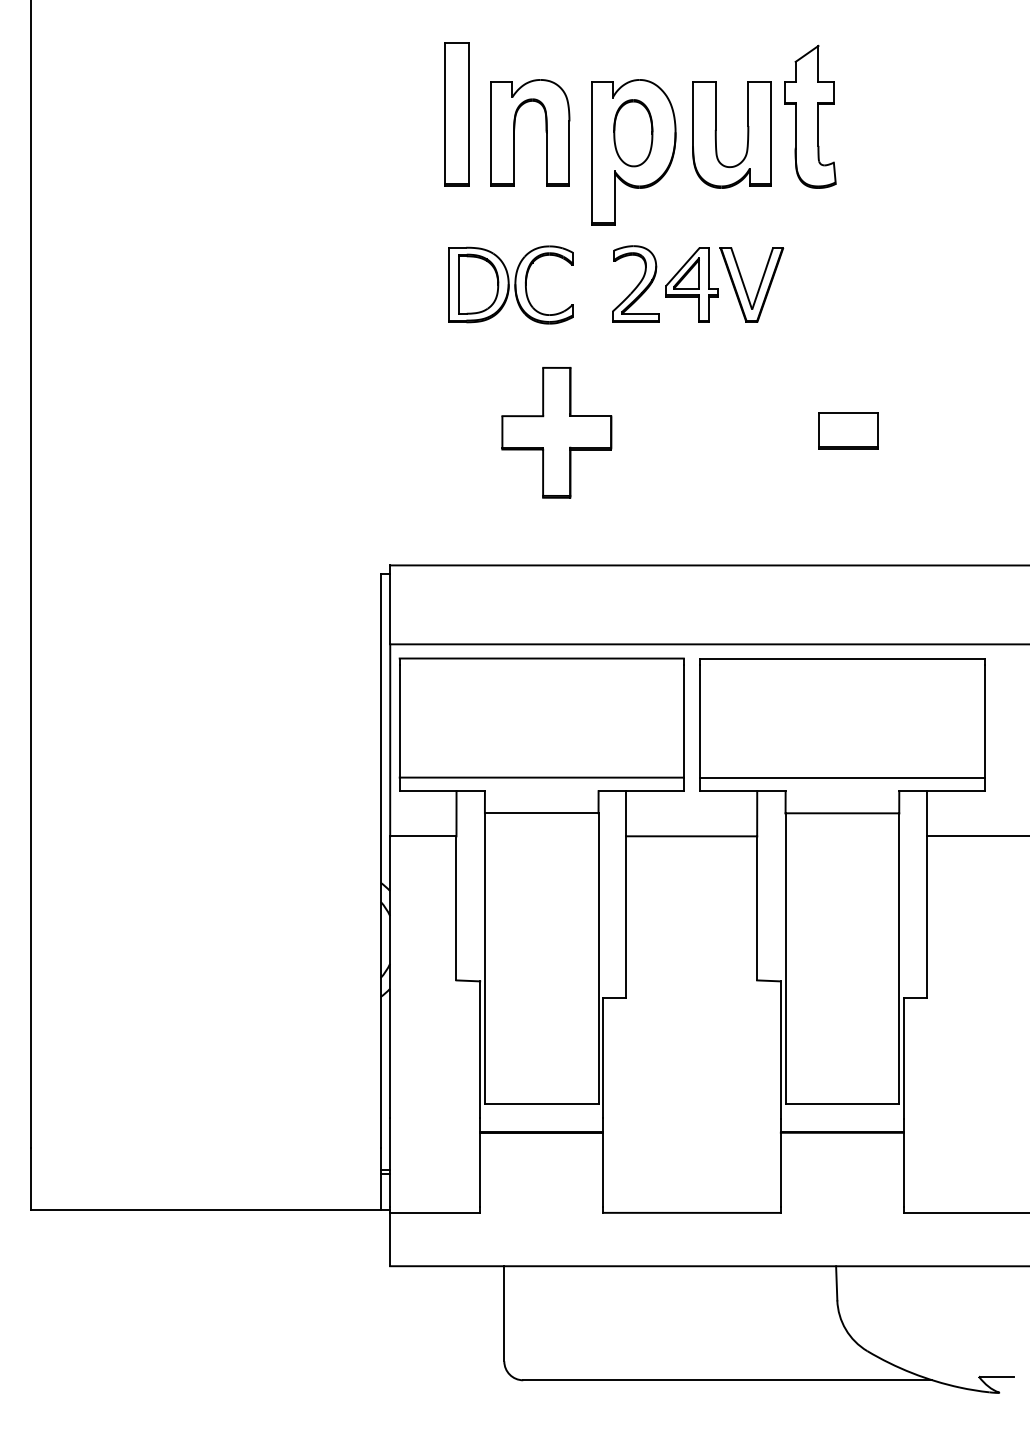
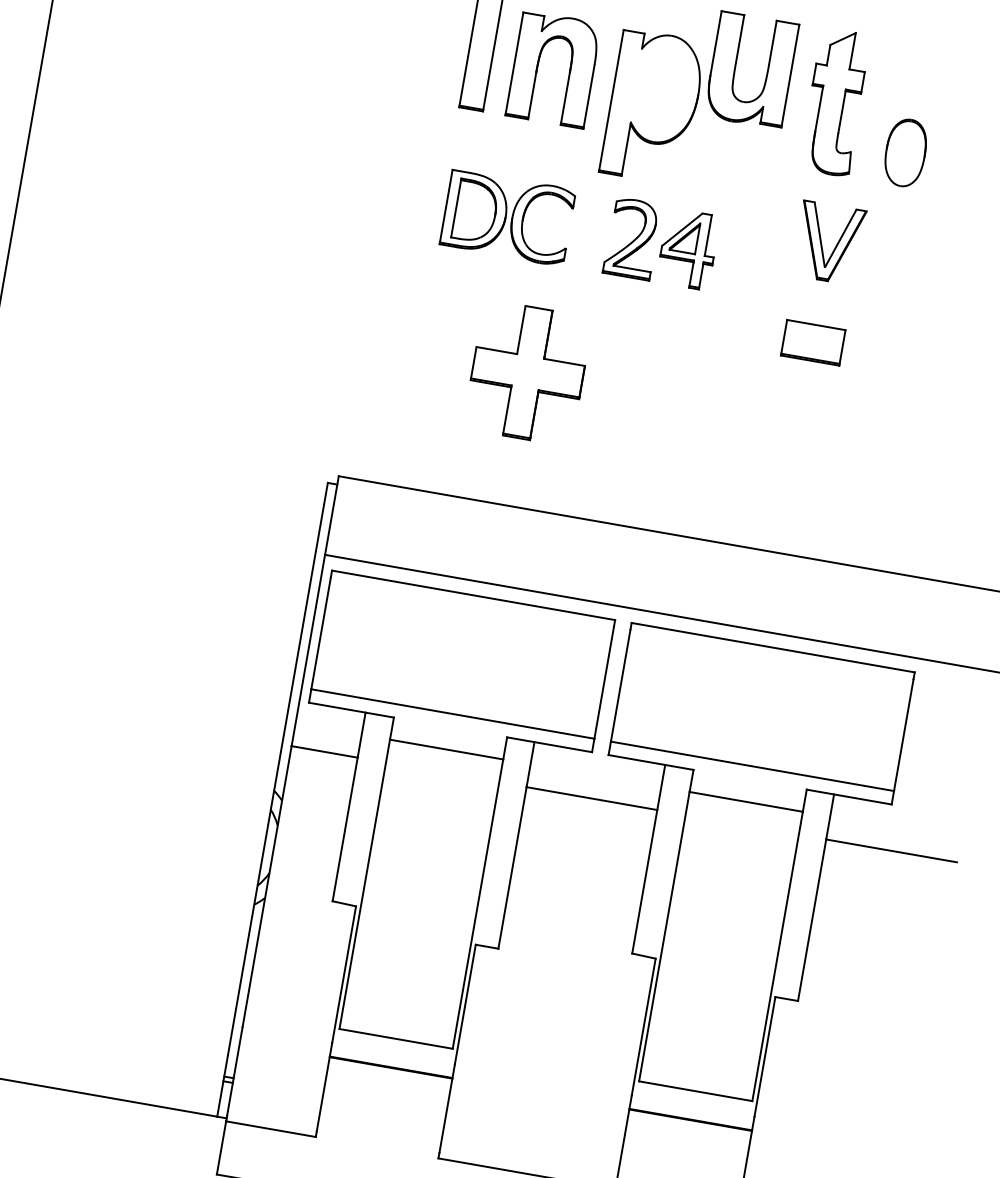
part: (633, 133) -> (905, 153), moved
part: (716, 134) -> (735, 67), moved
part: (745, 286) -> (822, 243), moved
part: (848, 430) -> (813, 342), moved

